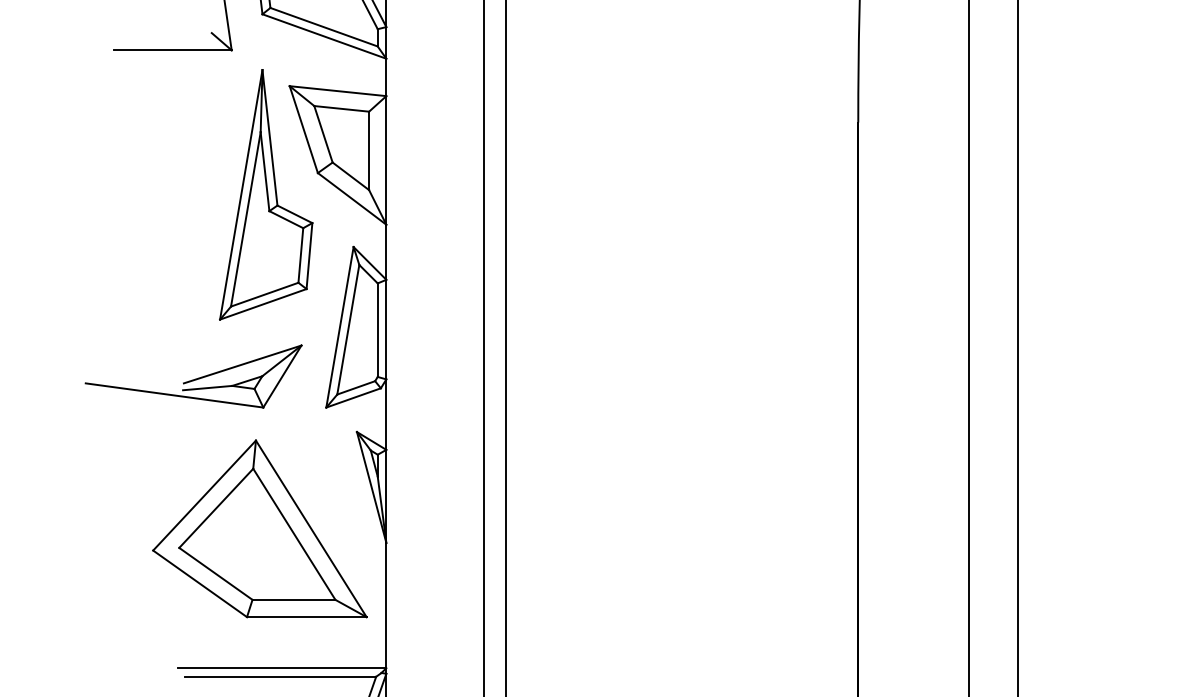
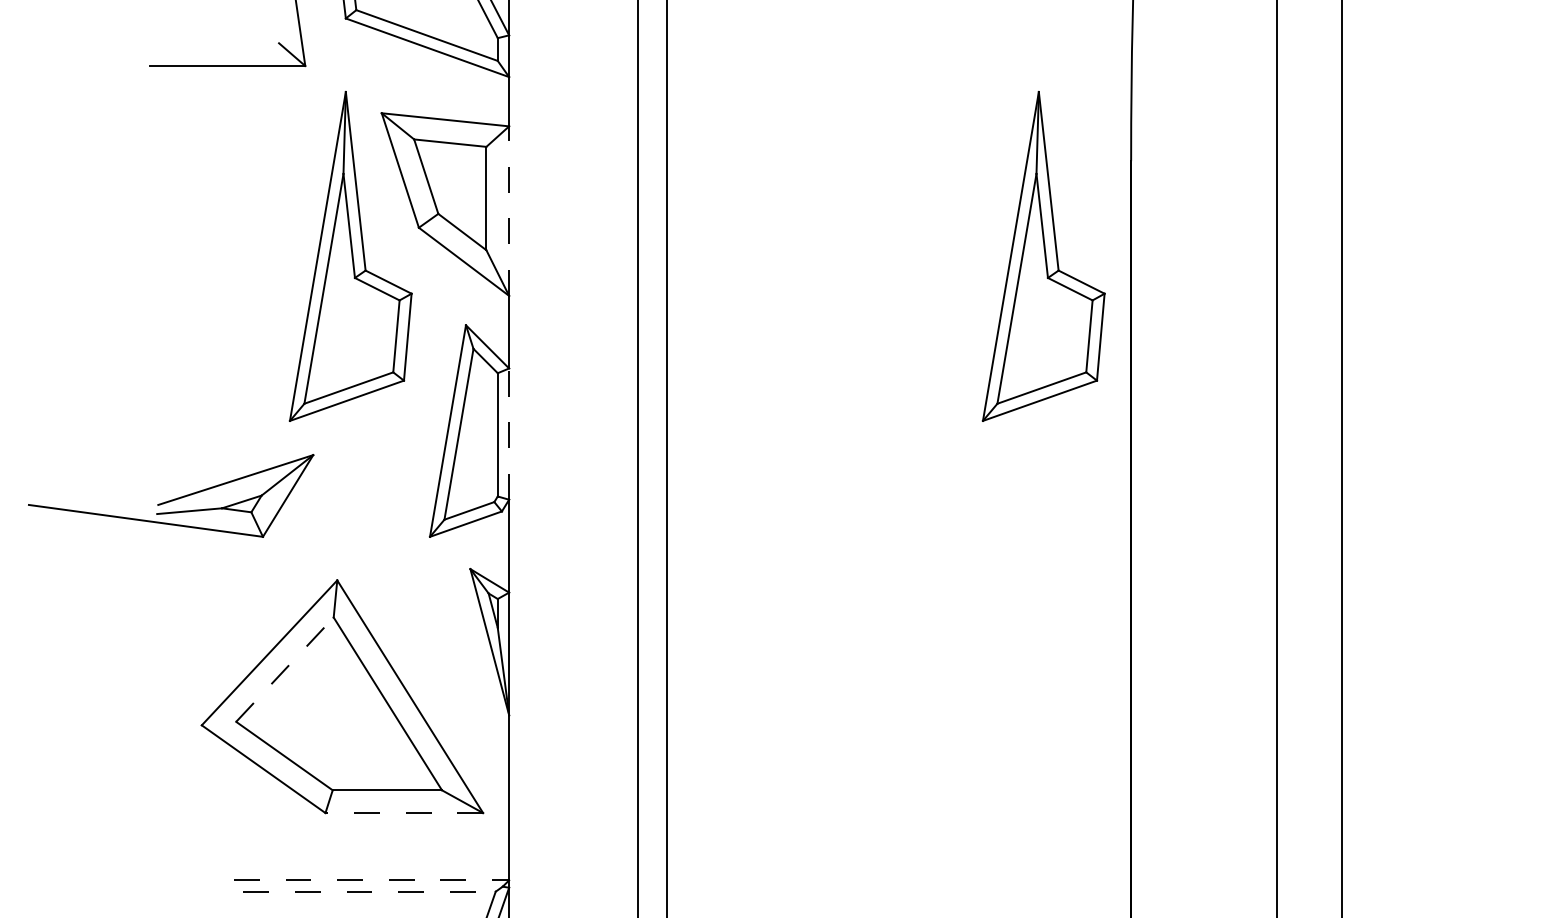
line: (386, 160) -> (509, 211), solid -> dashed
part: (791, 194) -> (1043, 255), added
line: (386, 329) -> (509, 434), solid -> dashed
part: (193, 376) -> (171, 495), moved
line: (216, 508) -> (285, 669), solid -> dashed
line: (306, 617) -> (404, 813), solid -> dashed
line: (281, 668) -> (371, 880), solid -> dashed
line: (281, 676) -> (370, 891), solid -> dashed

